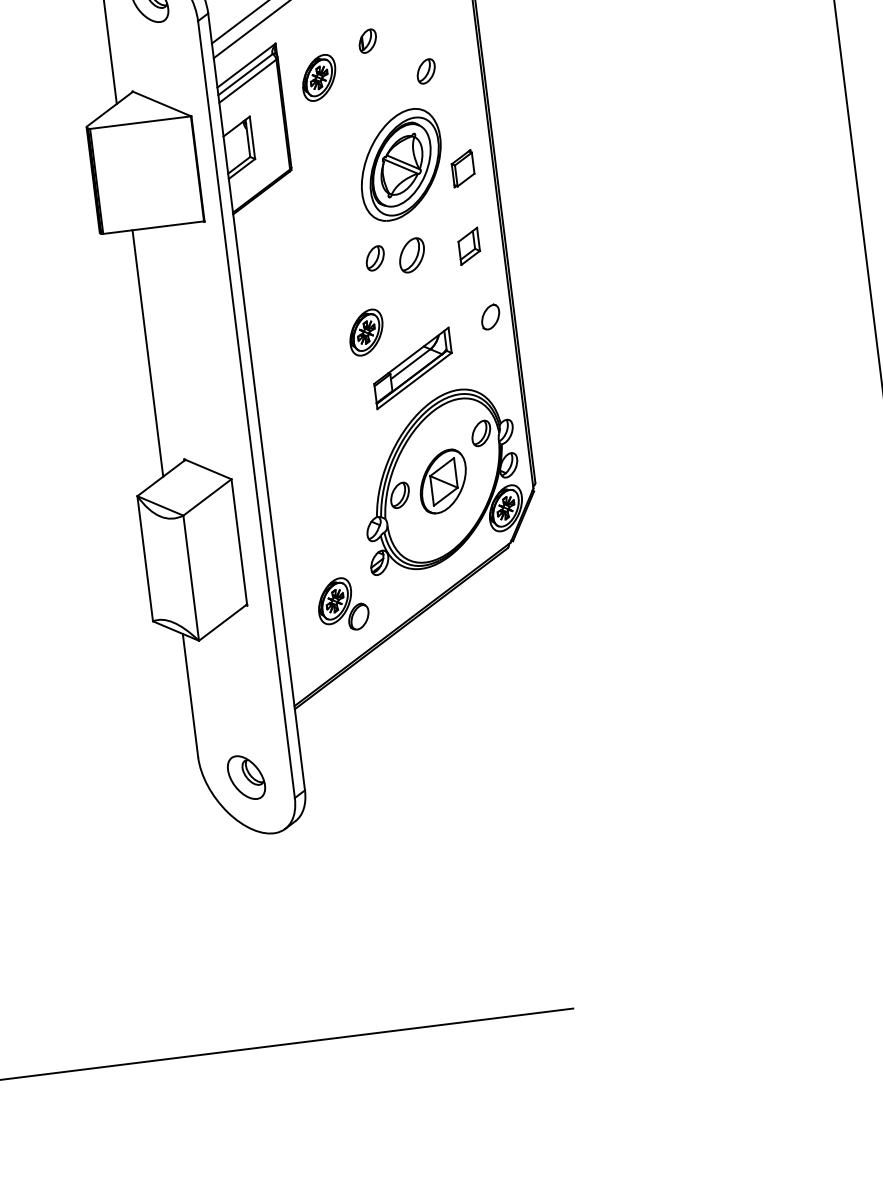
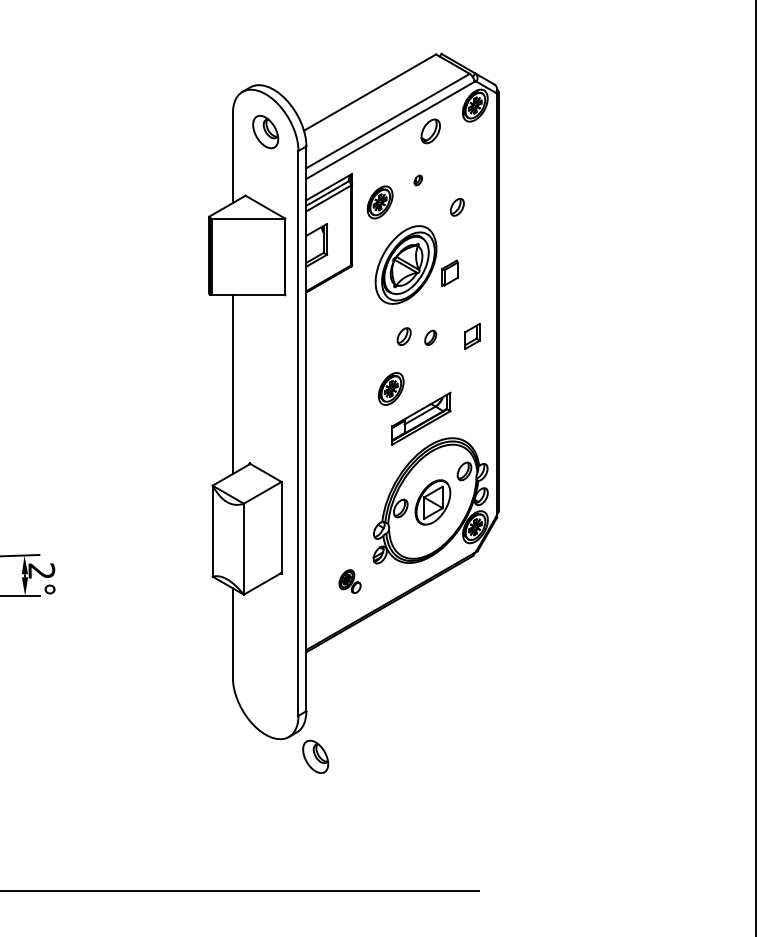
part: (368, 41) -> (418, 180), size x0.6
part: (415, 162) -> (416, 264), moved
part: (411, 255) -> (430, 337), size x0.6
part: (490, 316) -> (481, 388), removed
part: (342, 604) -> (349, 581), size x0.6
part: (246, 777) -> (315, 756), moved

